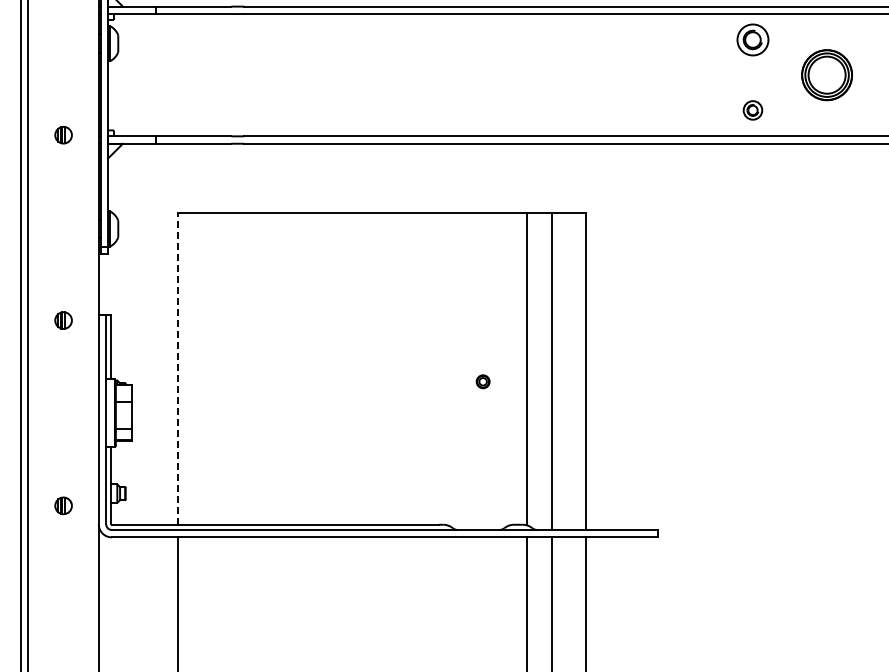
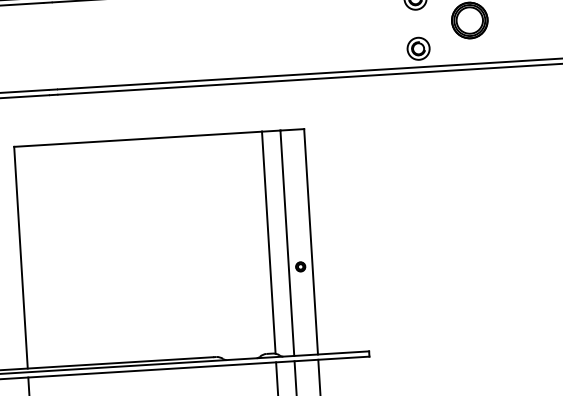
part: (752, 110) -> (418, 48), size x1.67
line: (178, 368) -> (21, 257), dashed -> solid
part: (482, 381) -> (300, 266), moved

